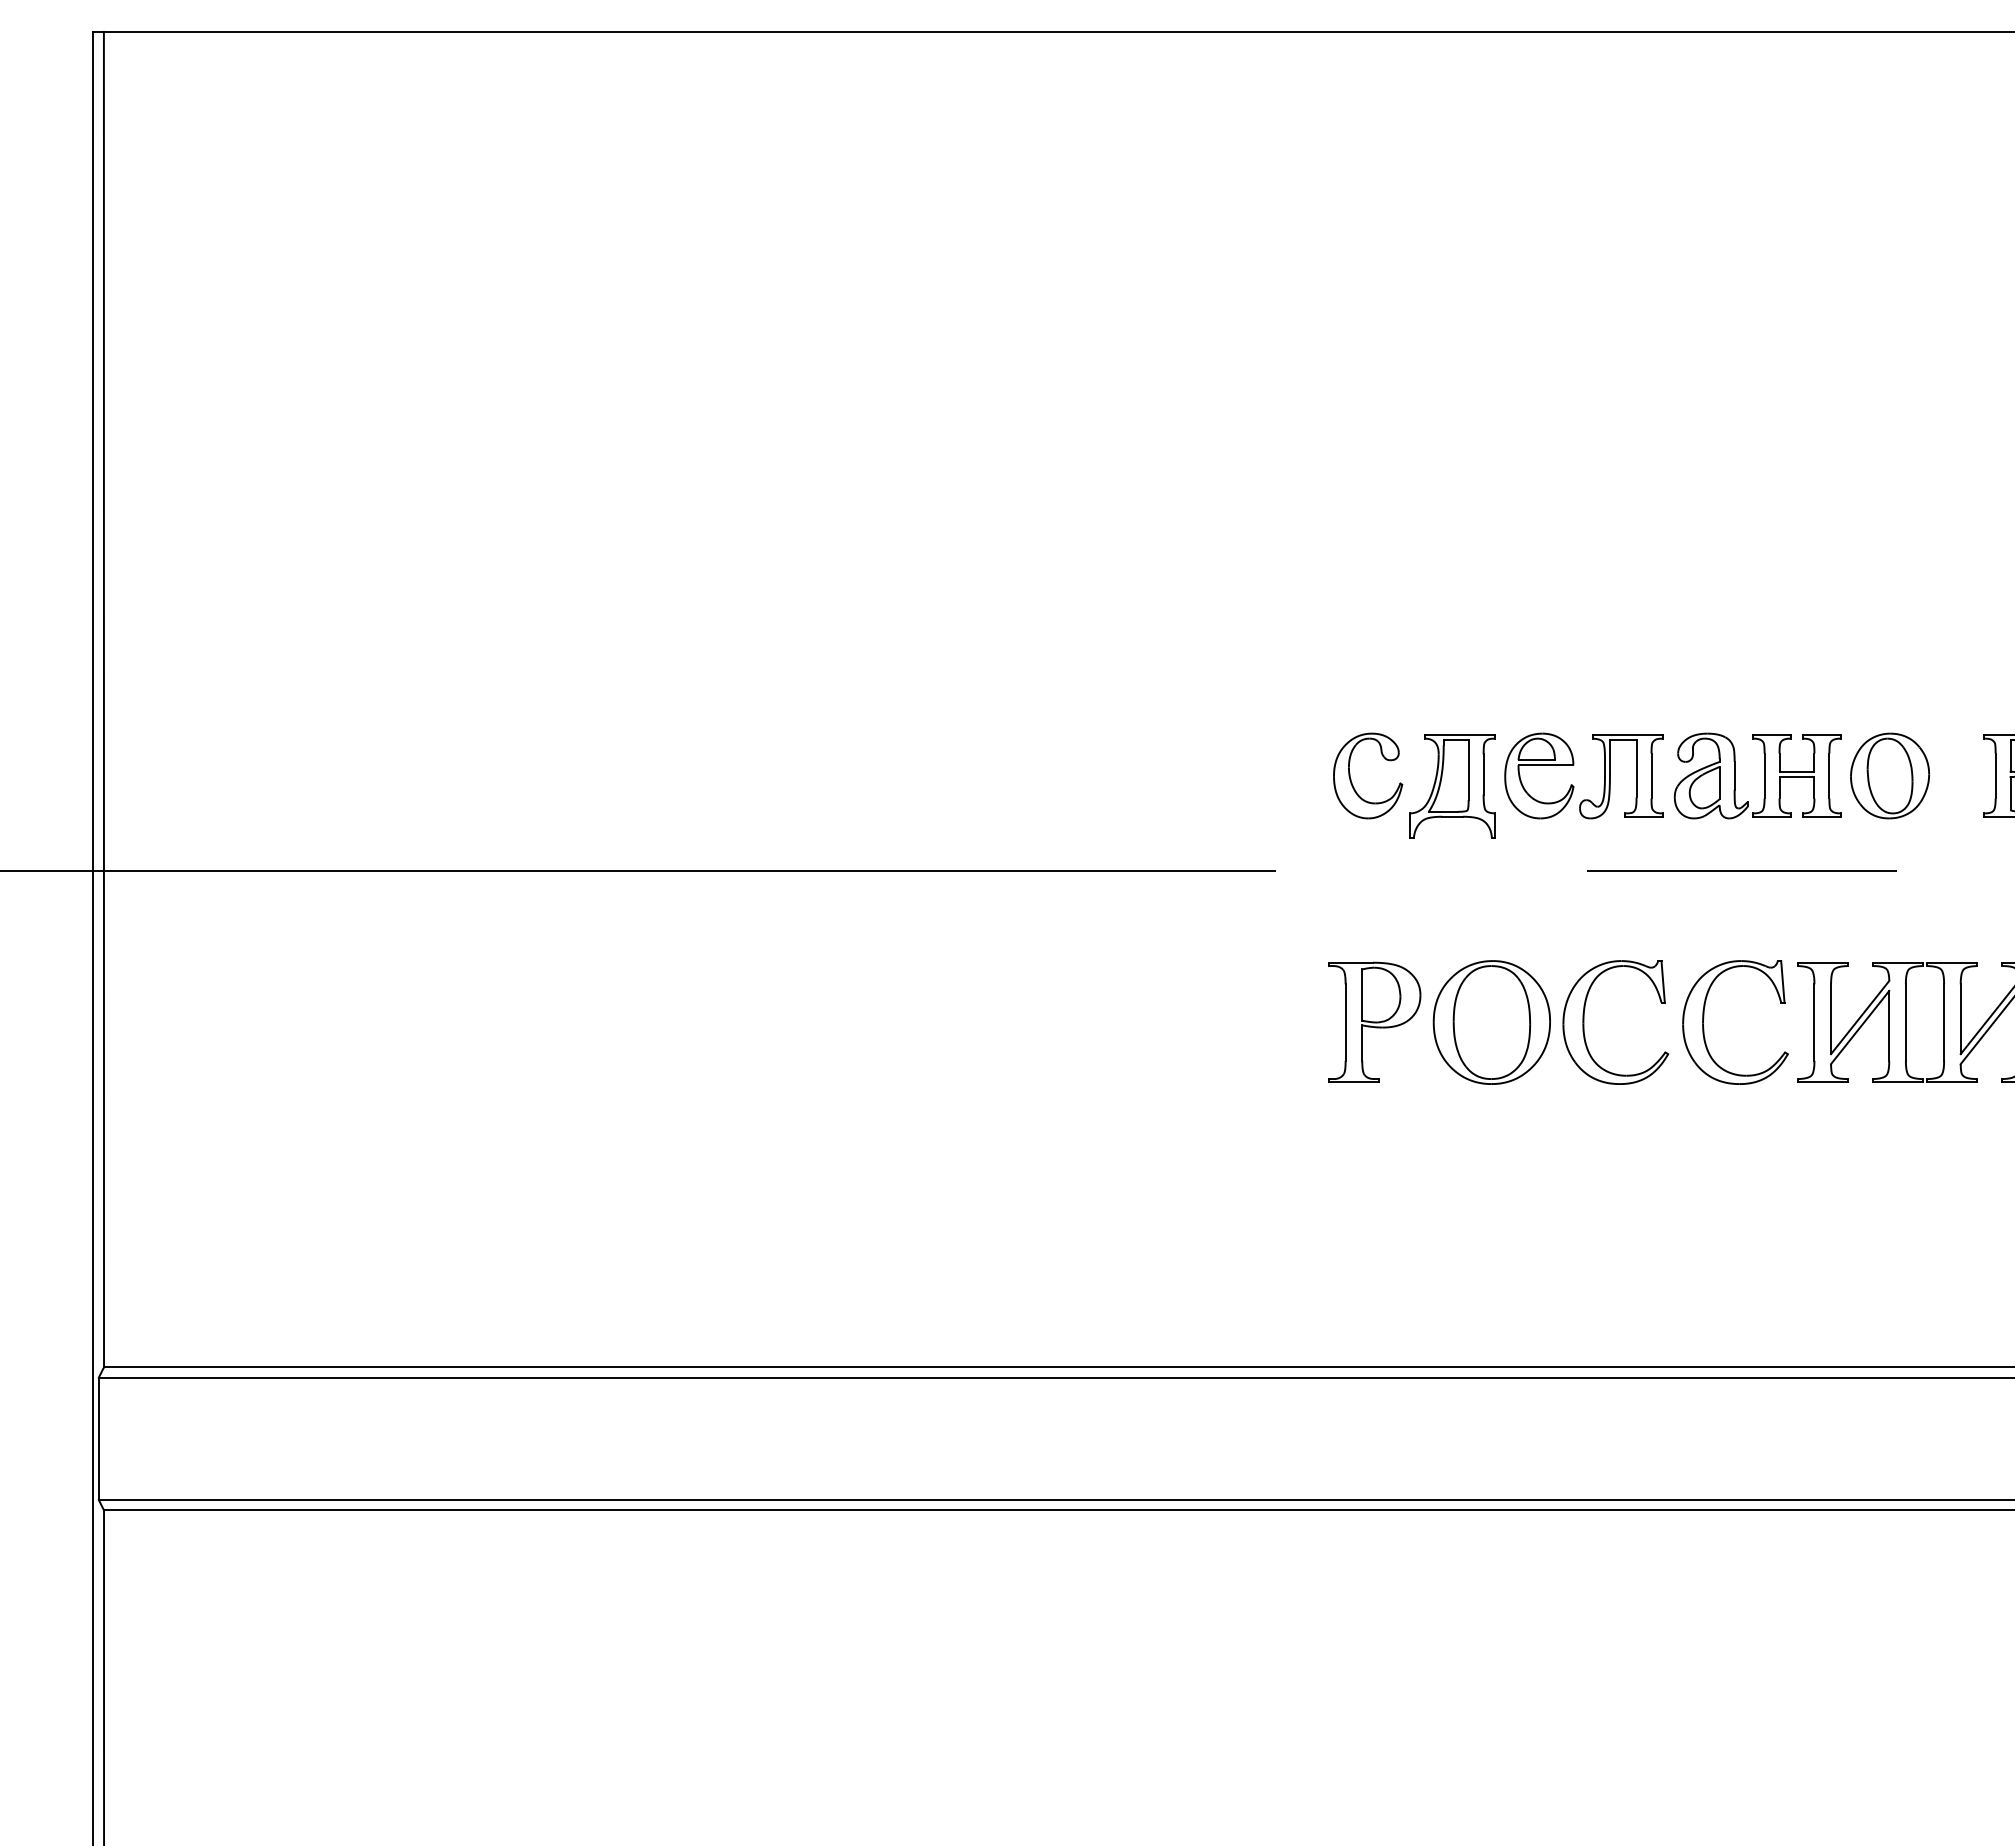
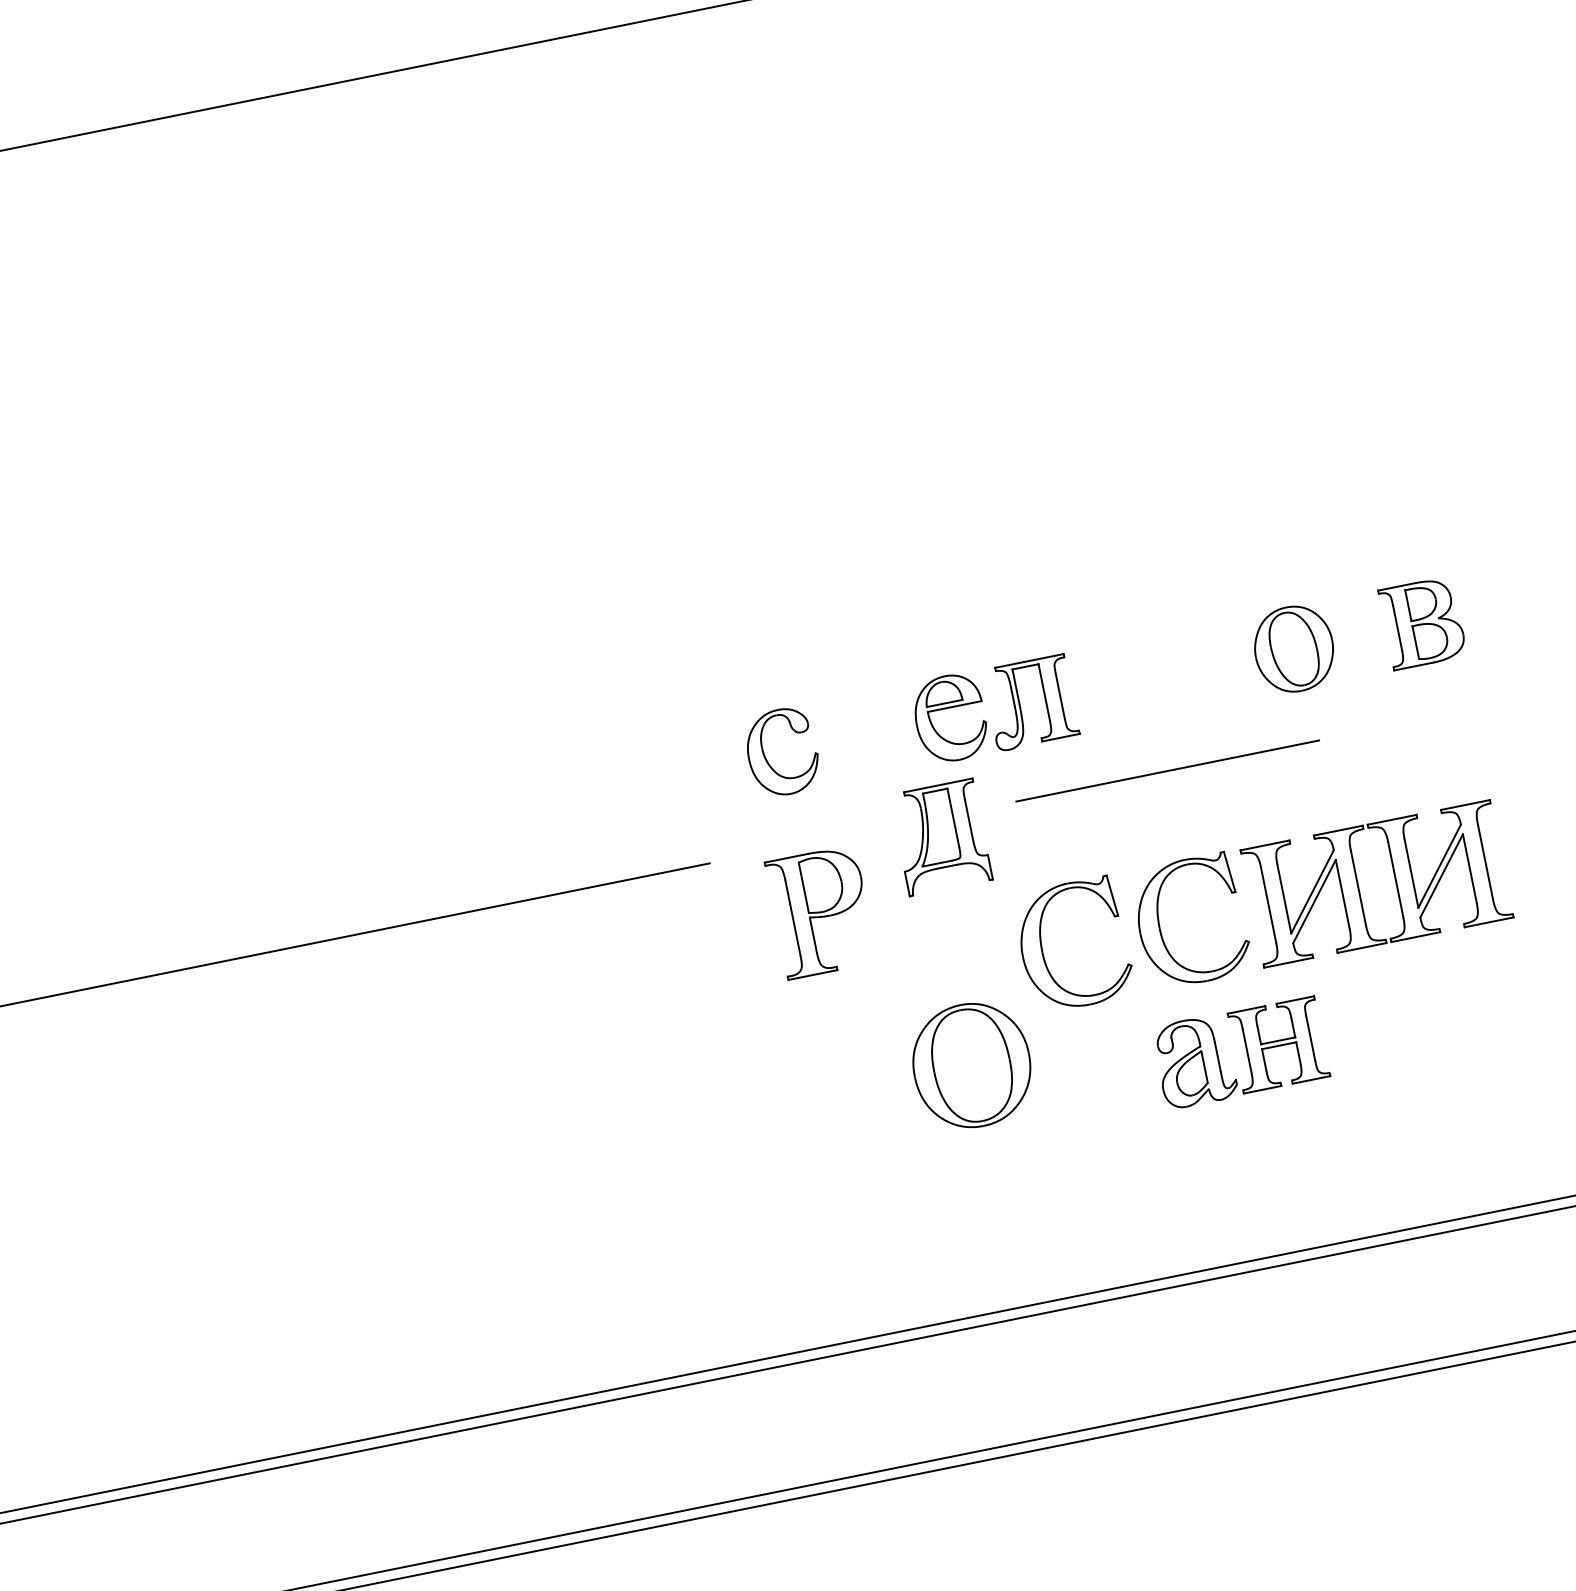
part: (1764, 775) -> (1247, 1050), moved
part: (1452, 786) -> (940, 837), moved
part: (1374, 1021) -> (821, 911), moved
part: (1491, 1022) -> (971, 1065), moved

